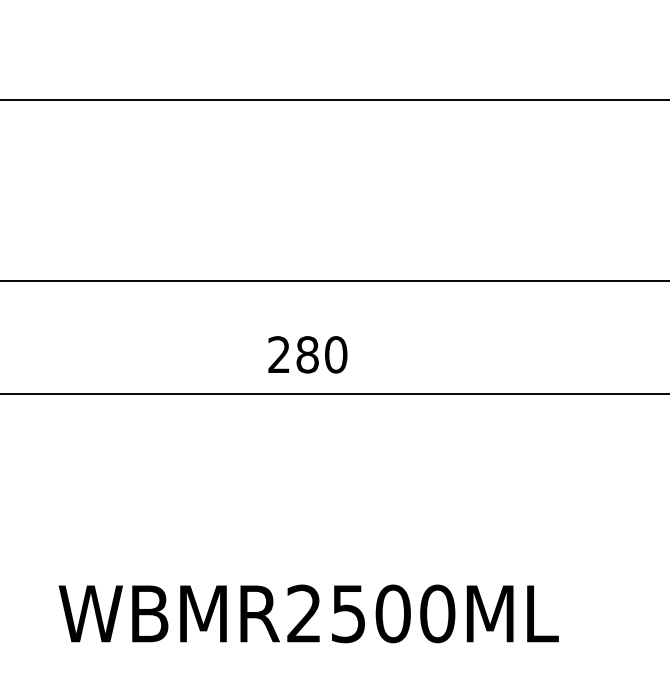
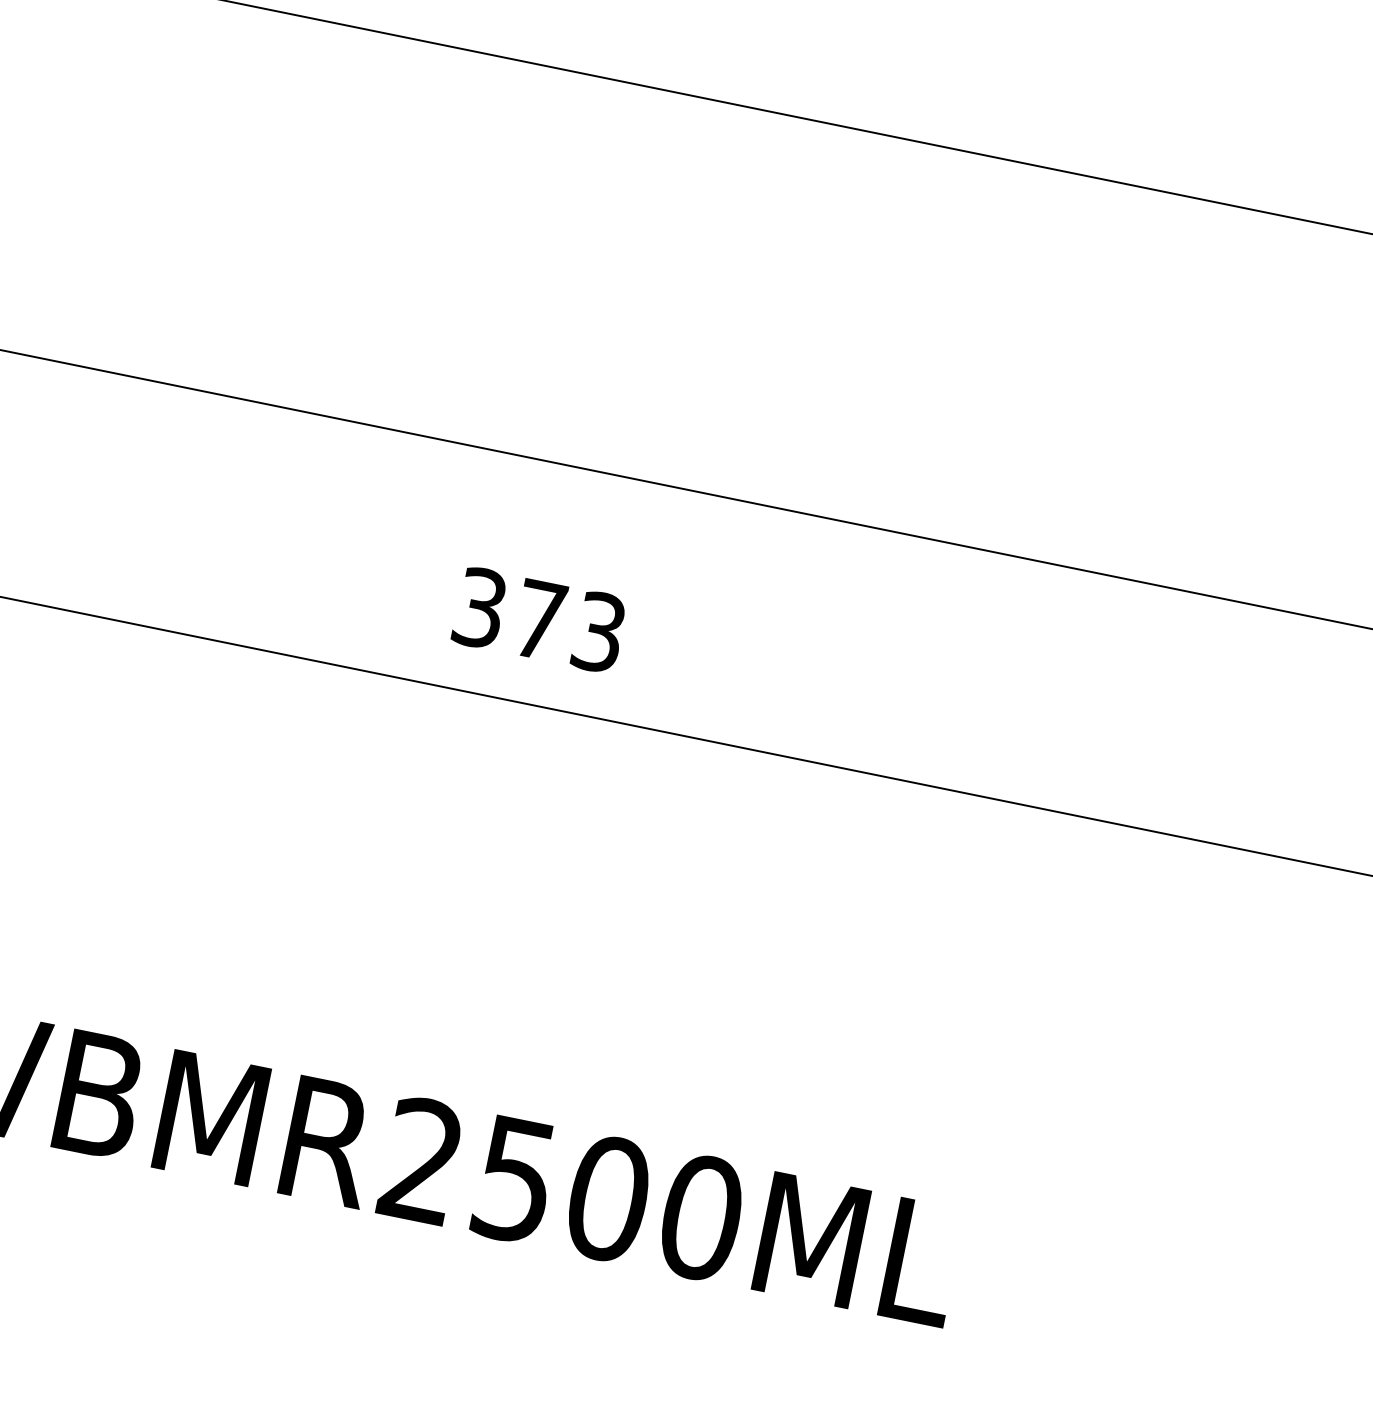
text: (307, 354) -> (539, 619), 280 -> 373

